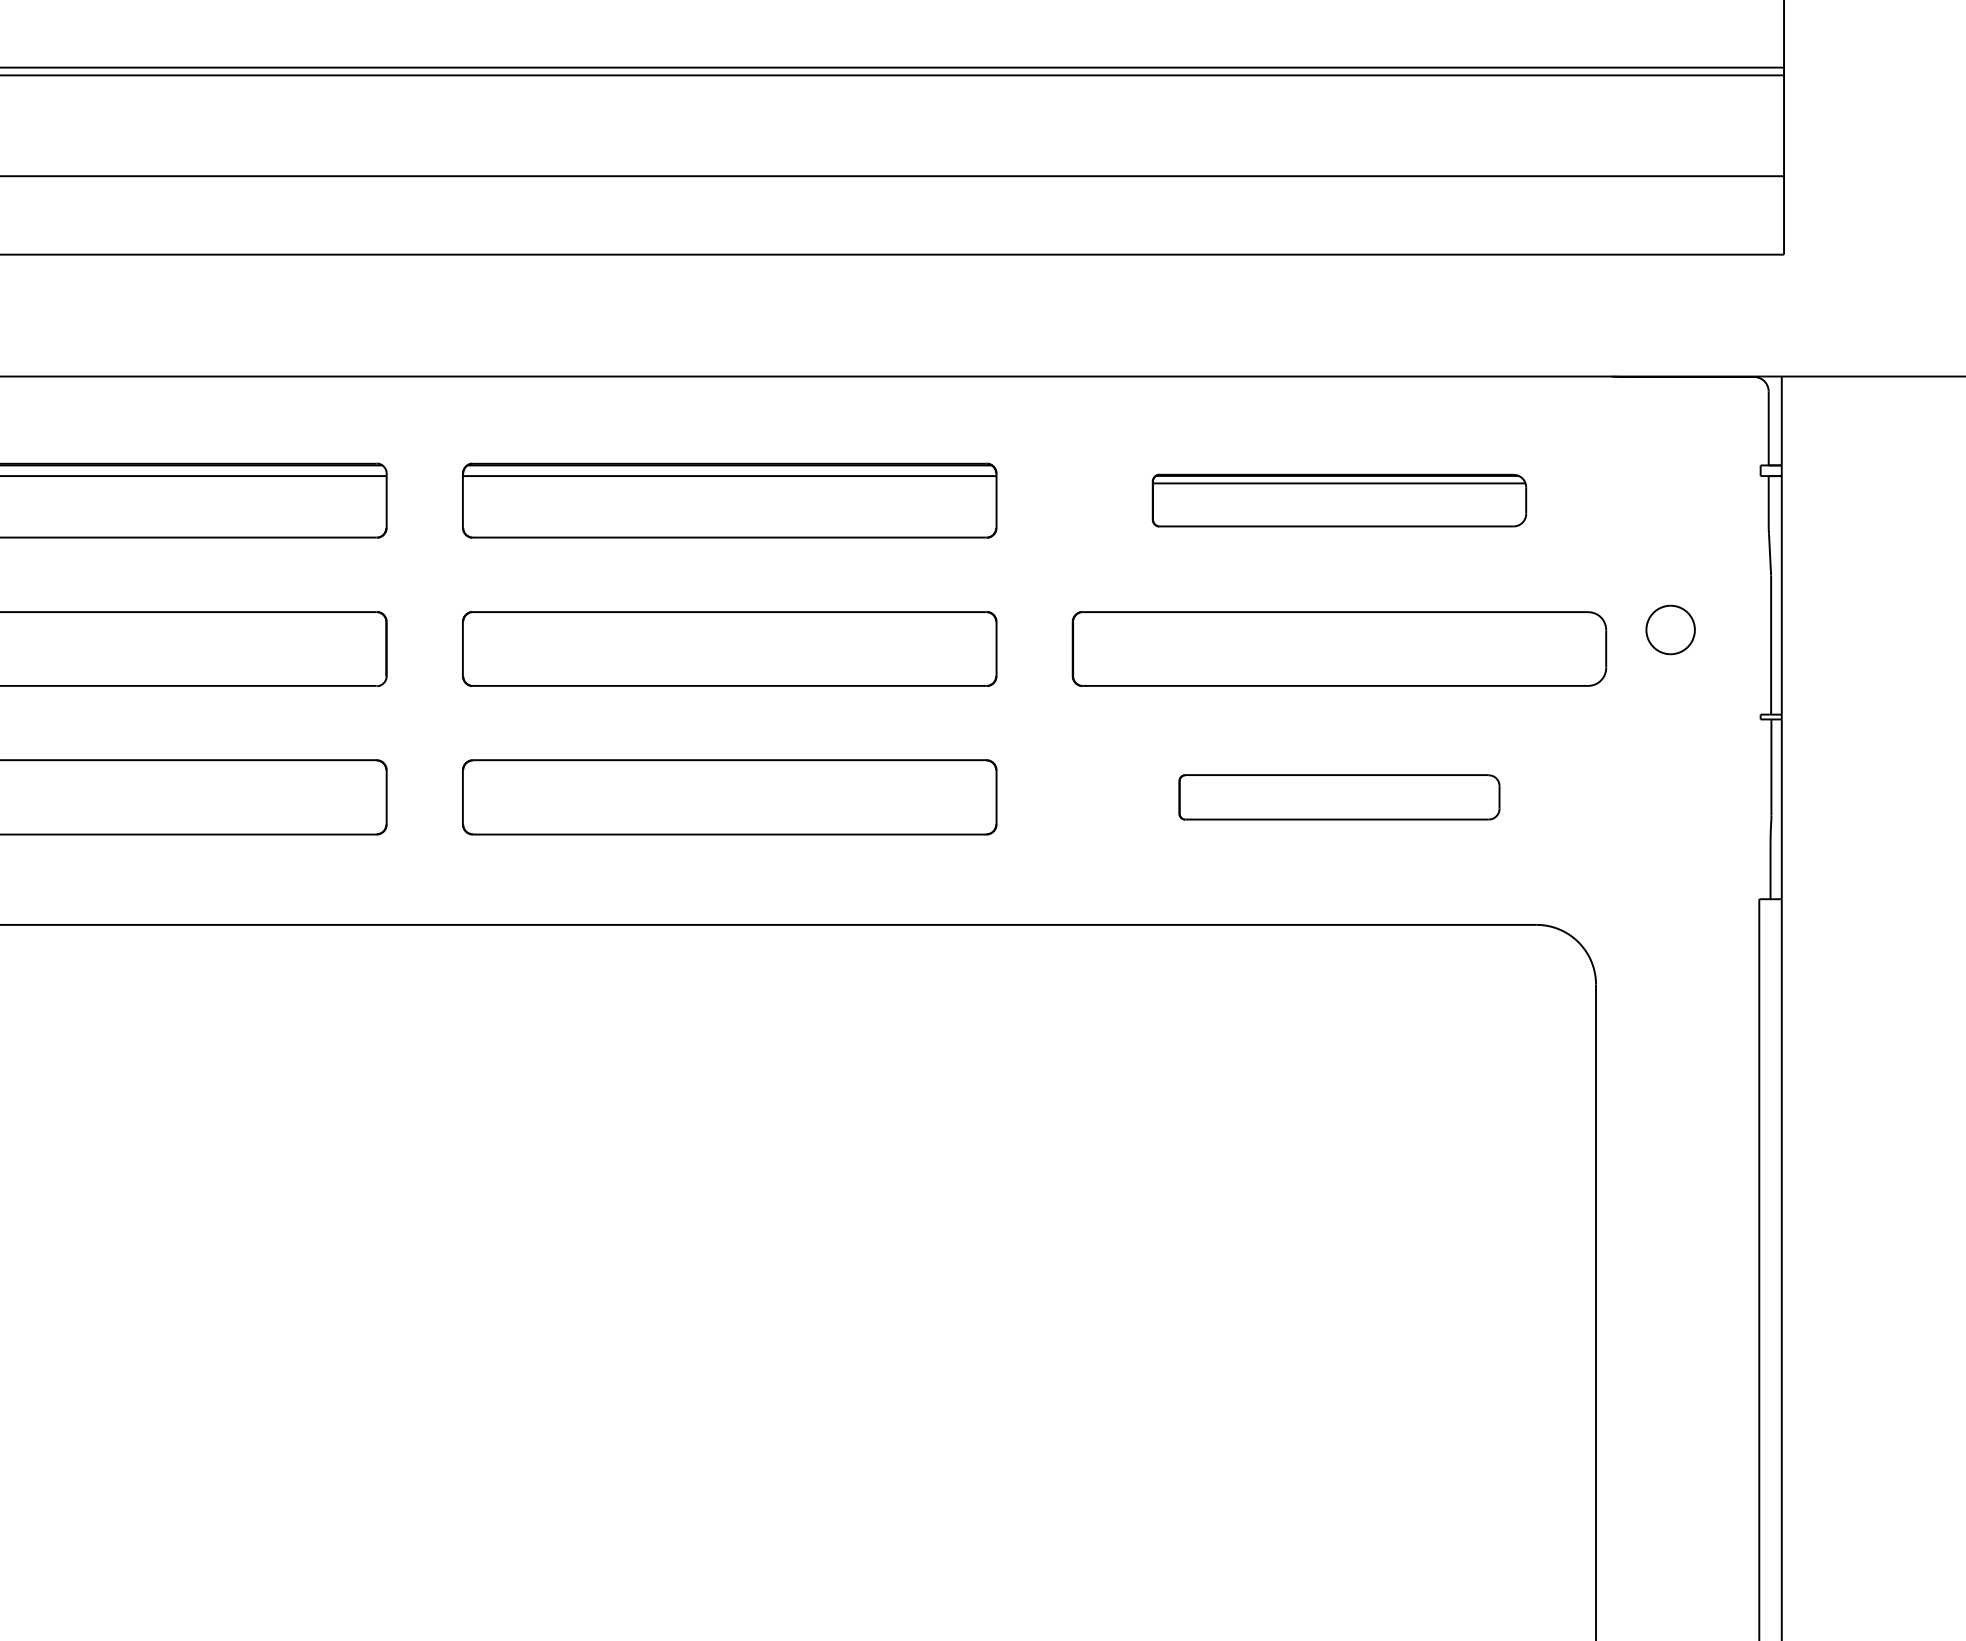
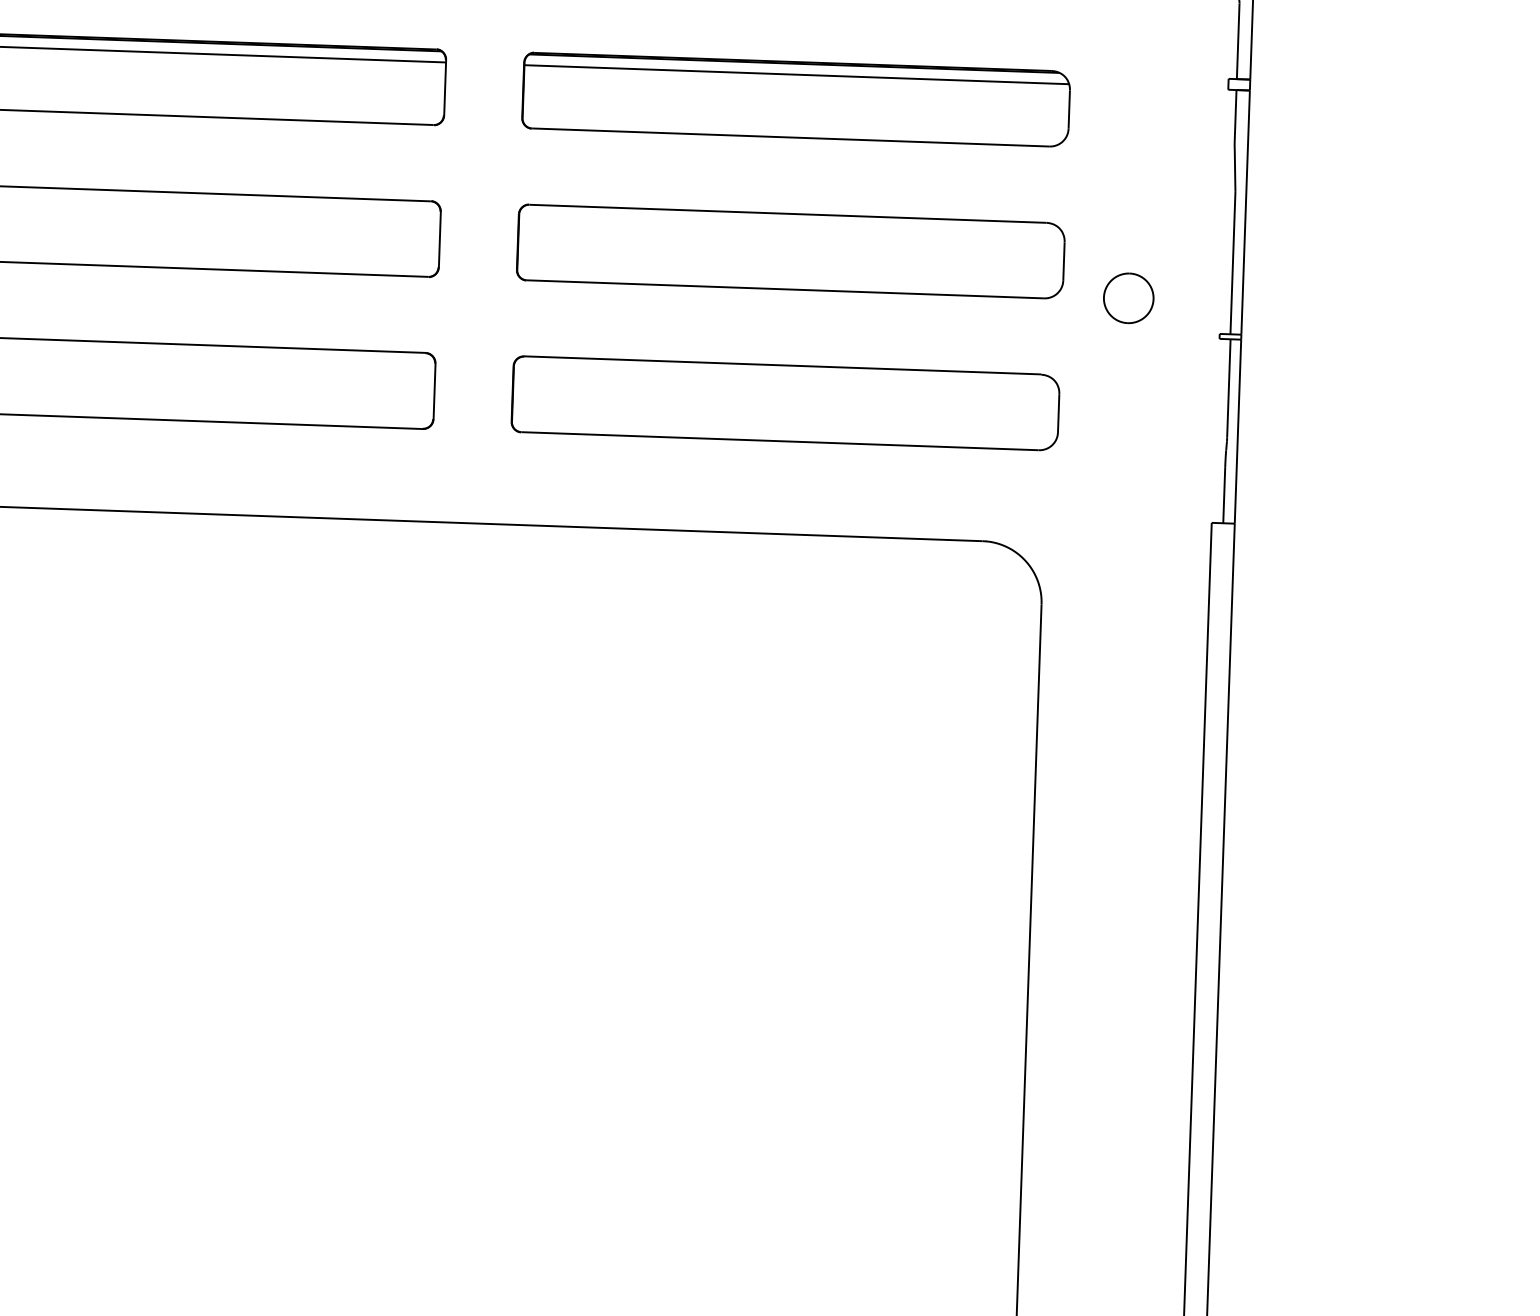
part: (1339, 500) -> (796, 99), size x1.43
part: (1670, 629) -> (1128, 297), moved
part: (1339, 797) -> (785, 403), size x1.67

